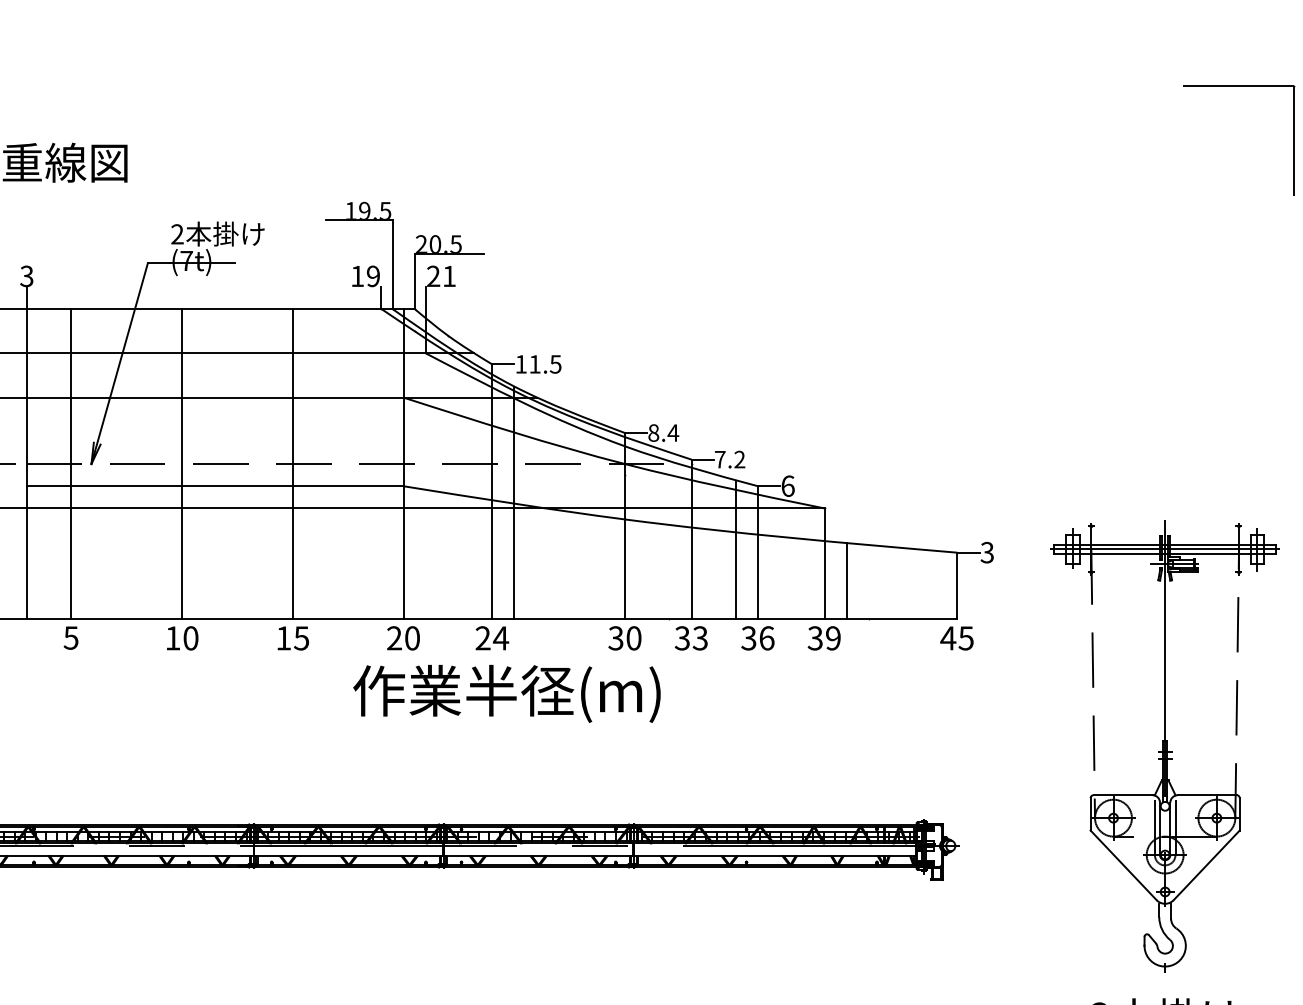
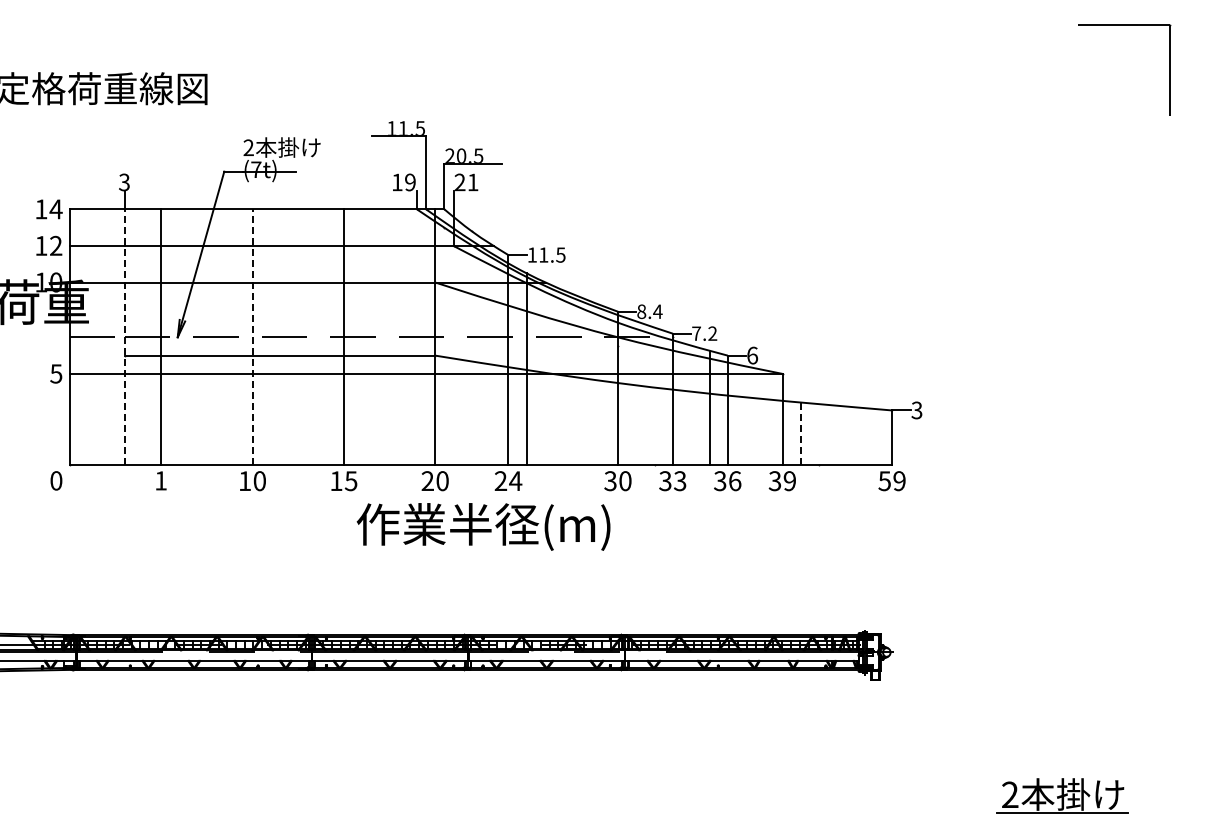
text: (363, 209) -> (402, 127), 19.5 -> 11.5
line: (26, 464) -> (124, 337), solid -> dashed
line: (182, 464) -> (252, 337), solid -> dashed
line: (846, 580) -> (800, 433), solid -> dashed
text: (70, 637) -> (160, 480), 5 -> 1
text: (956, 638) -> (891, 481), 45 -> 59
text: (506, 693) -> (483, 526), moved
part: (1163, 746) -> (1062, 570), removed

